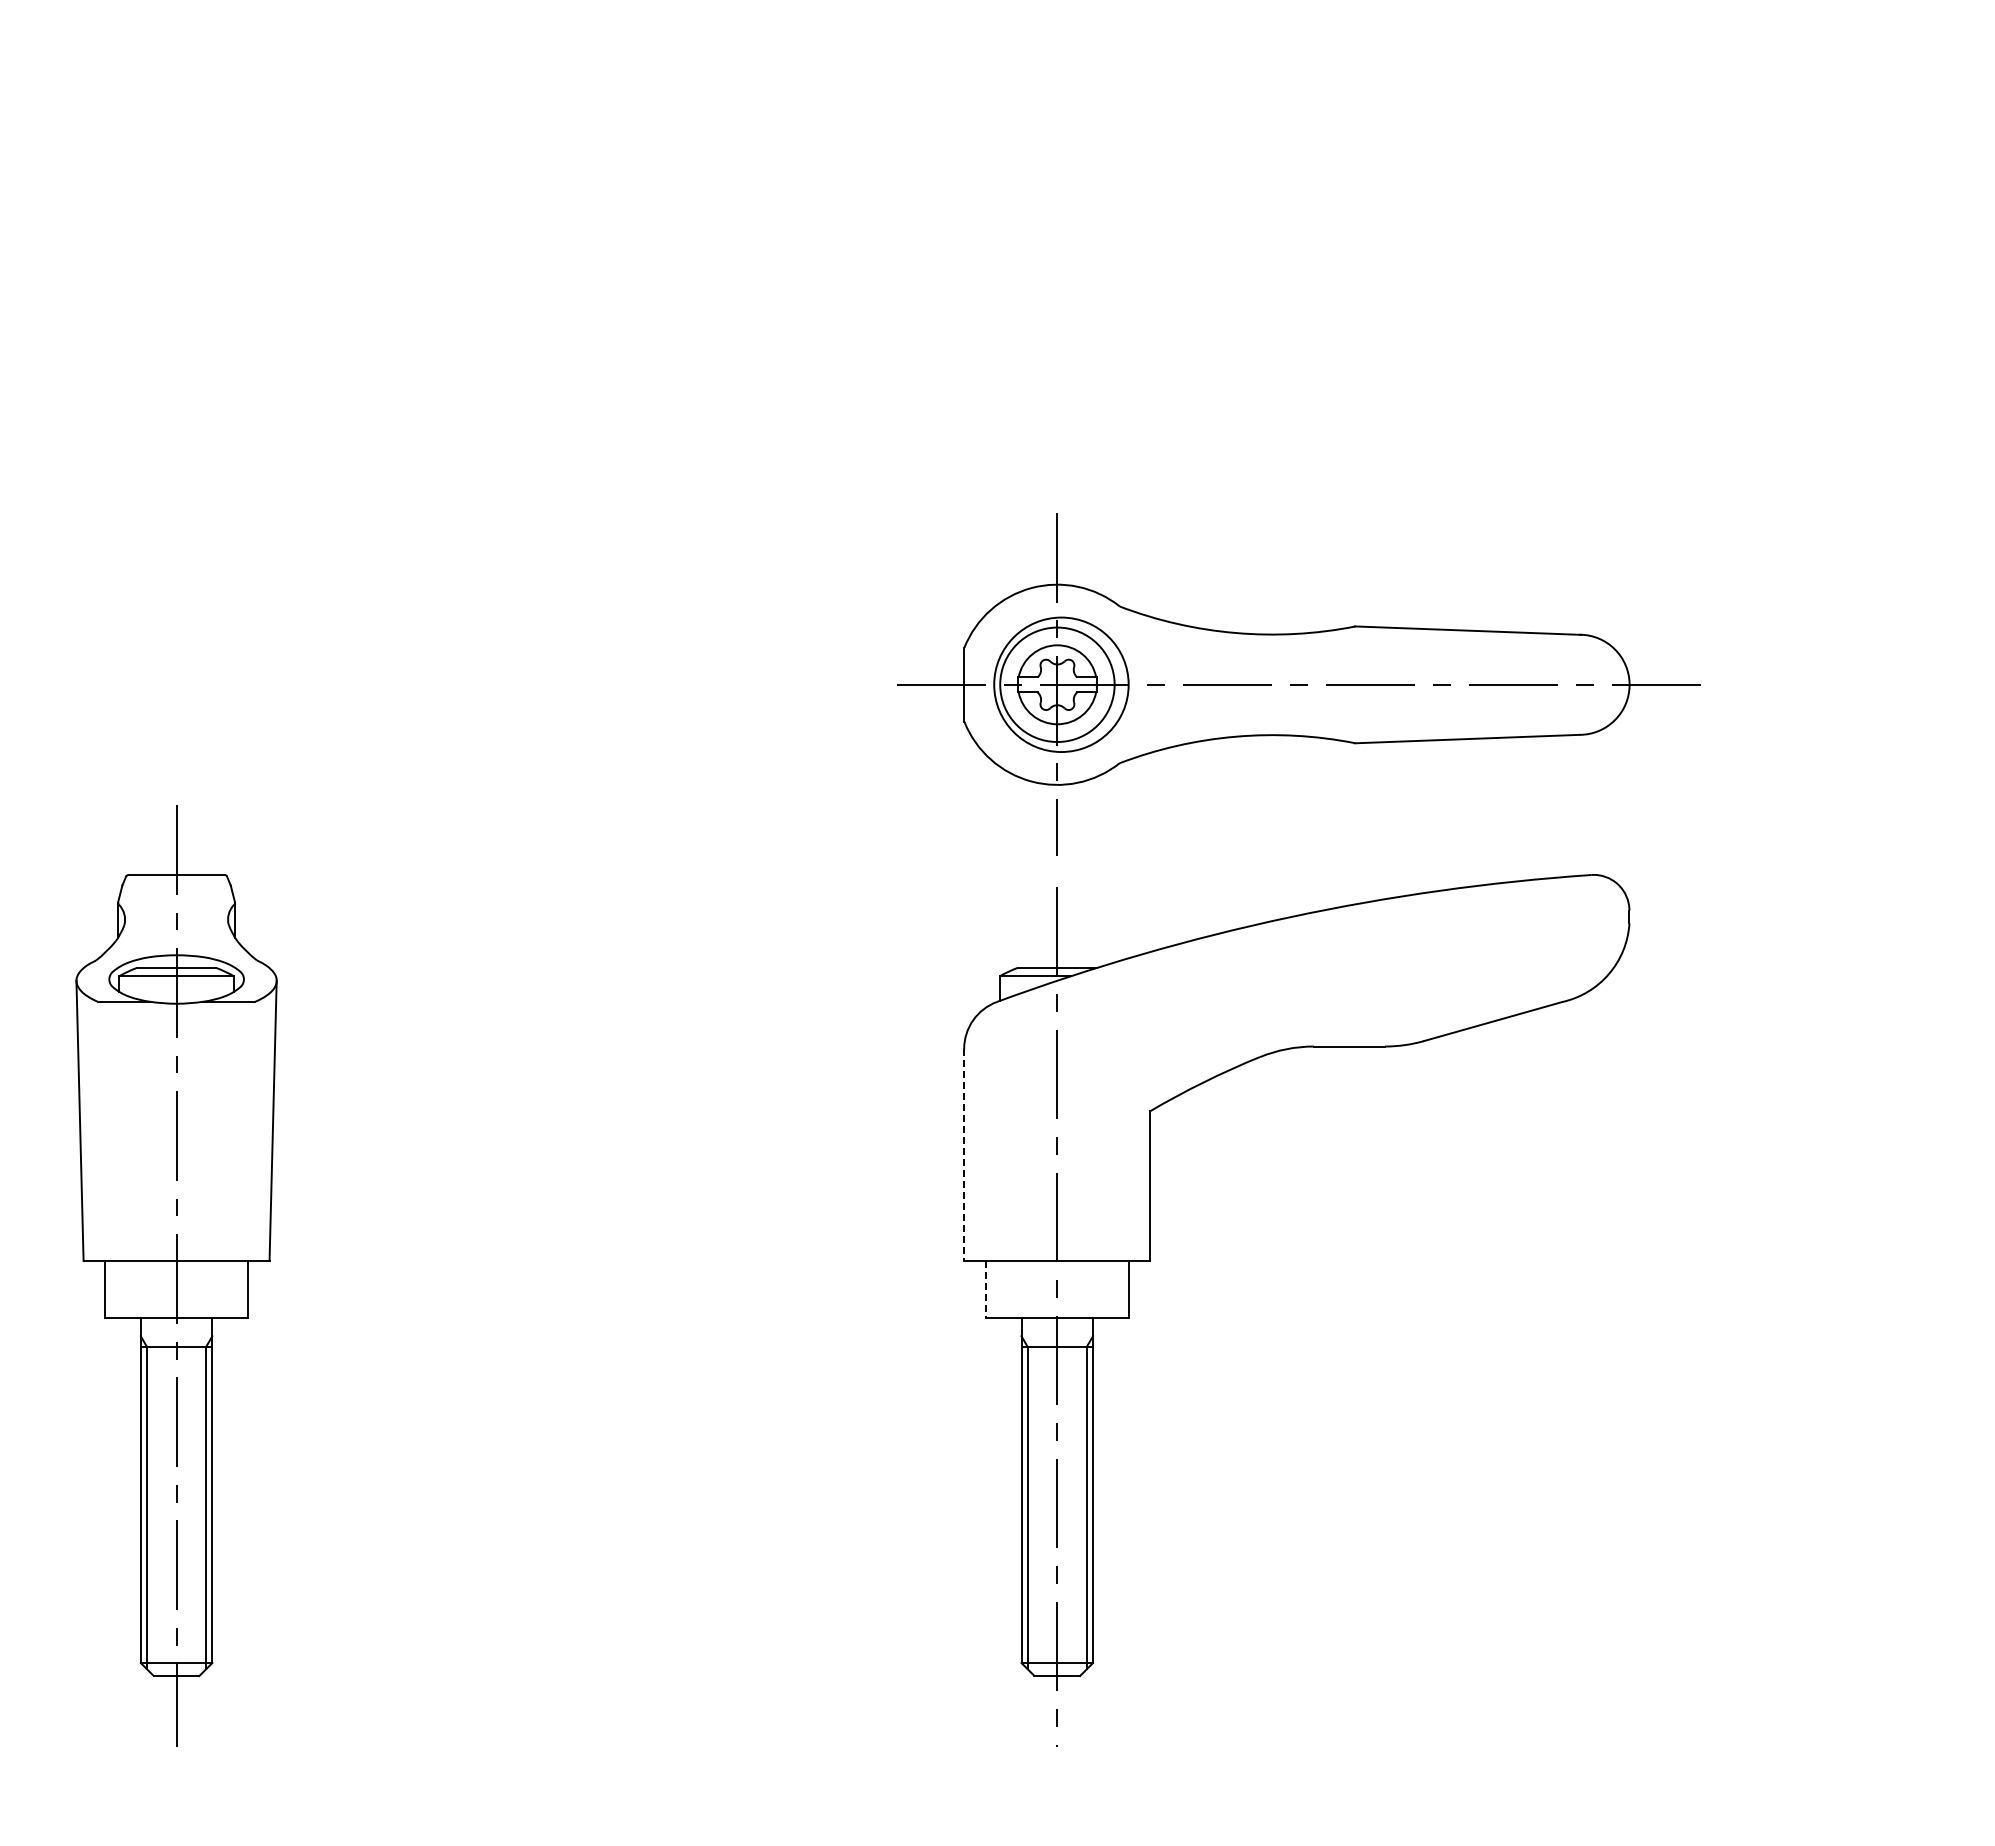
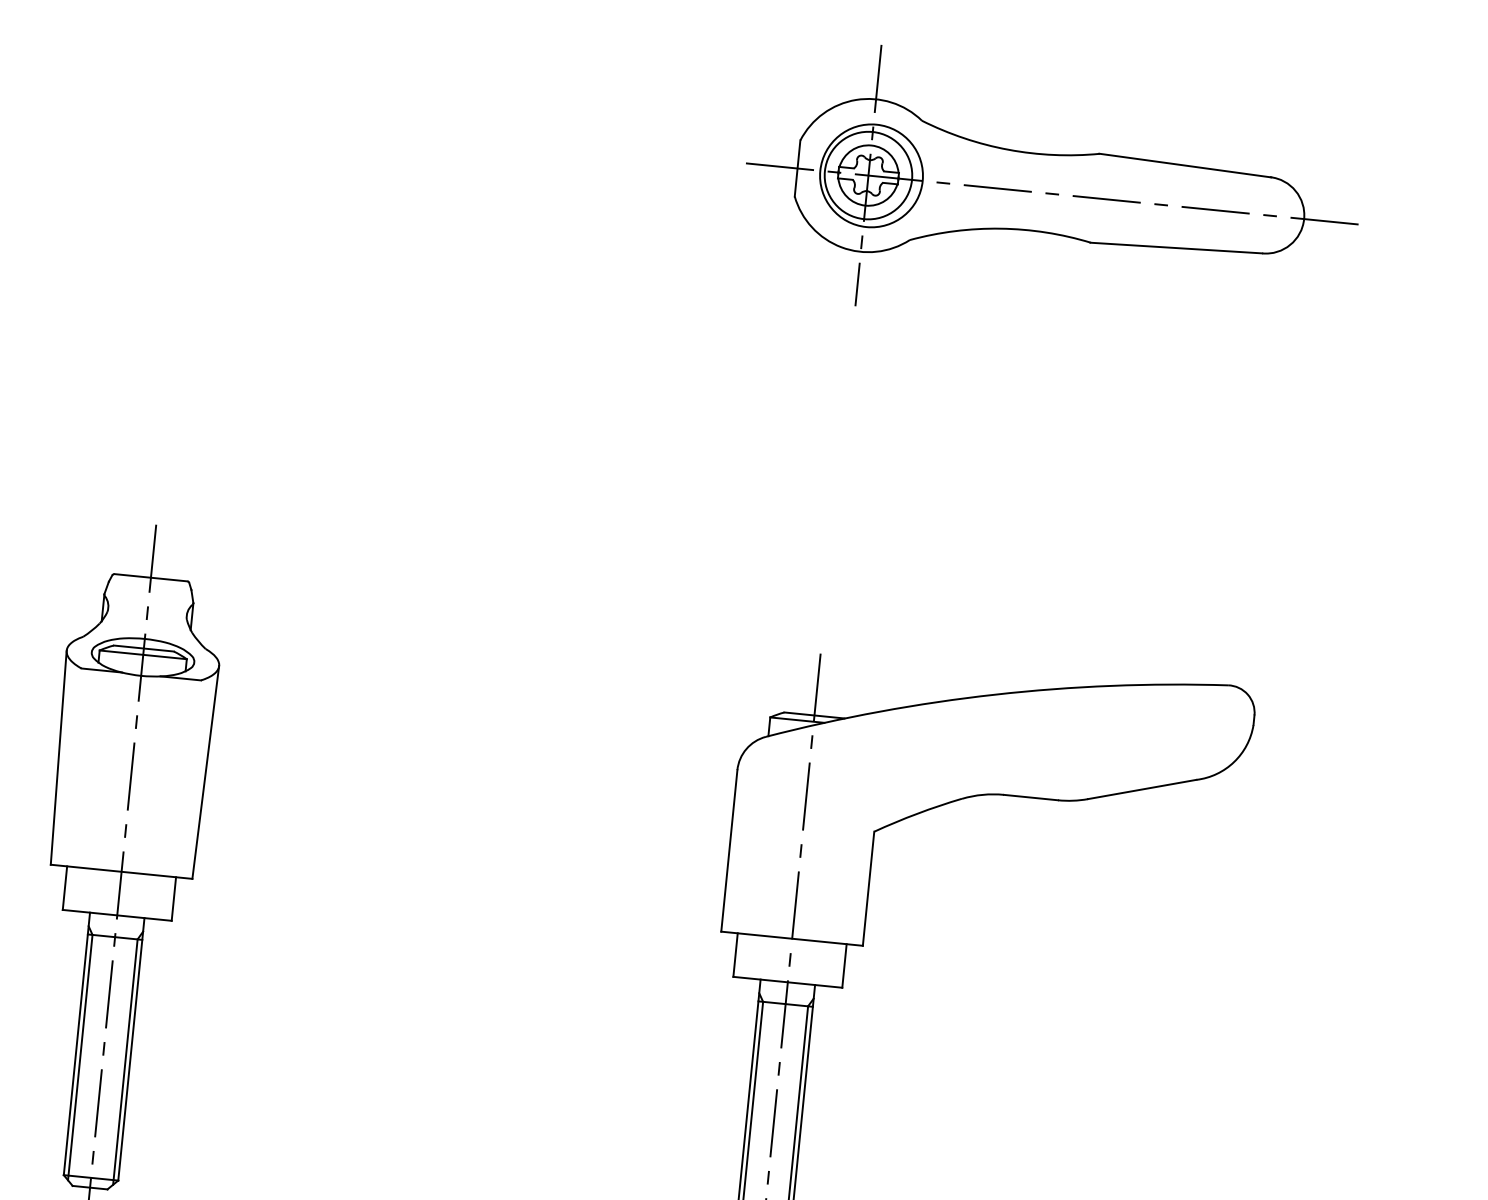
part: (1298, 684) -> (1052, 193), moved
line: (964, 1155) -> (729, 851), dashed -> solid
line: (985, 1289) -> (735, 954), dashed -> solid

